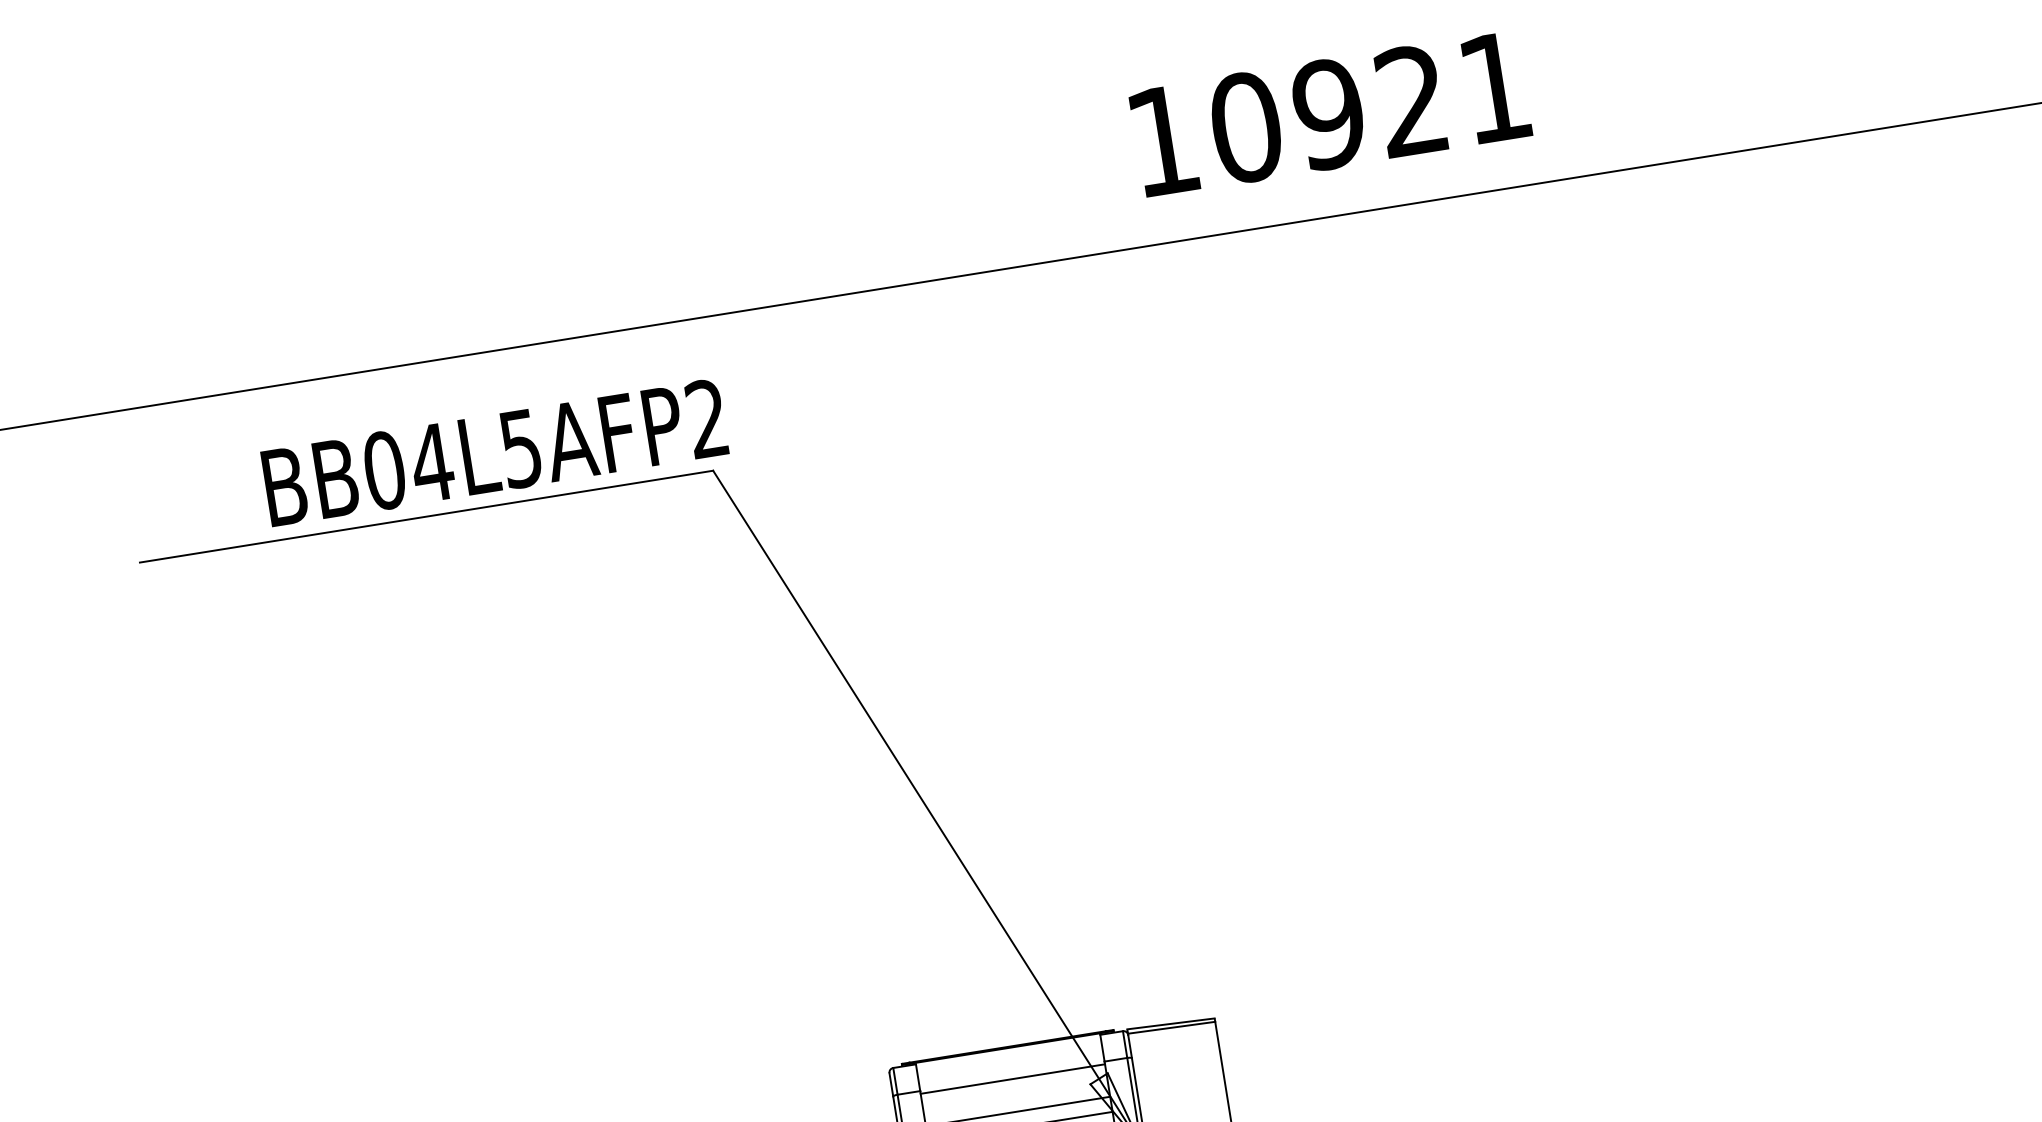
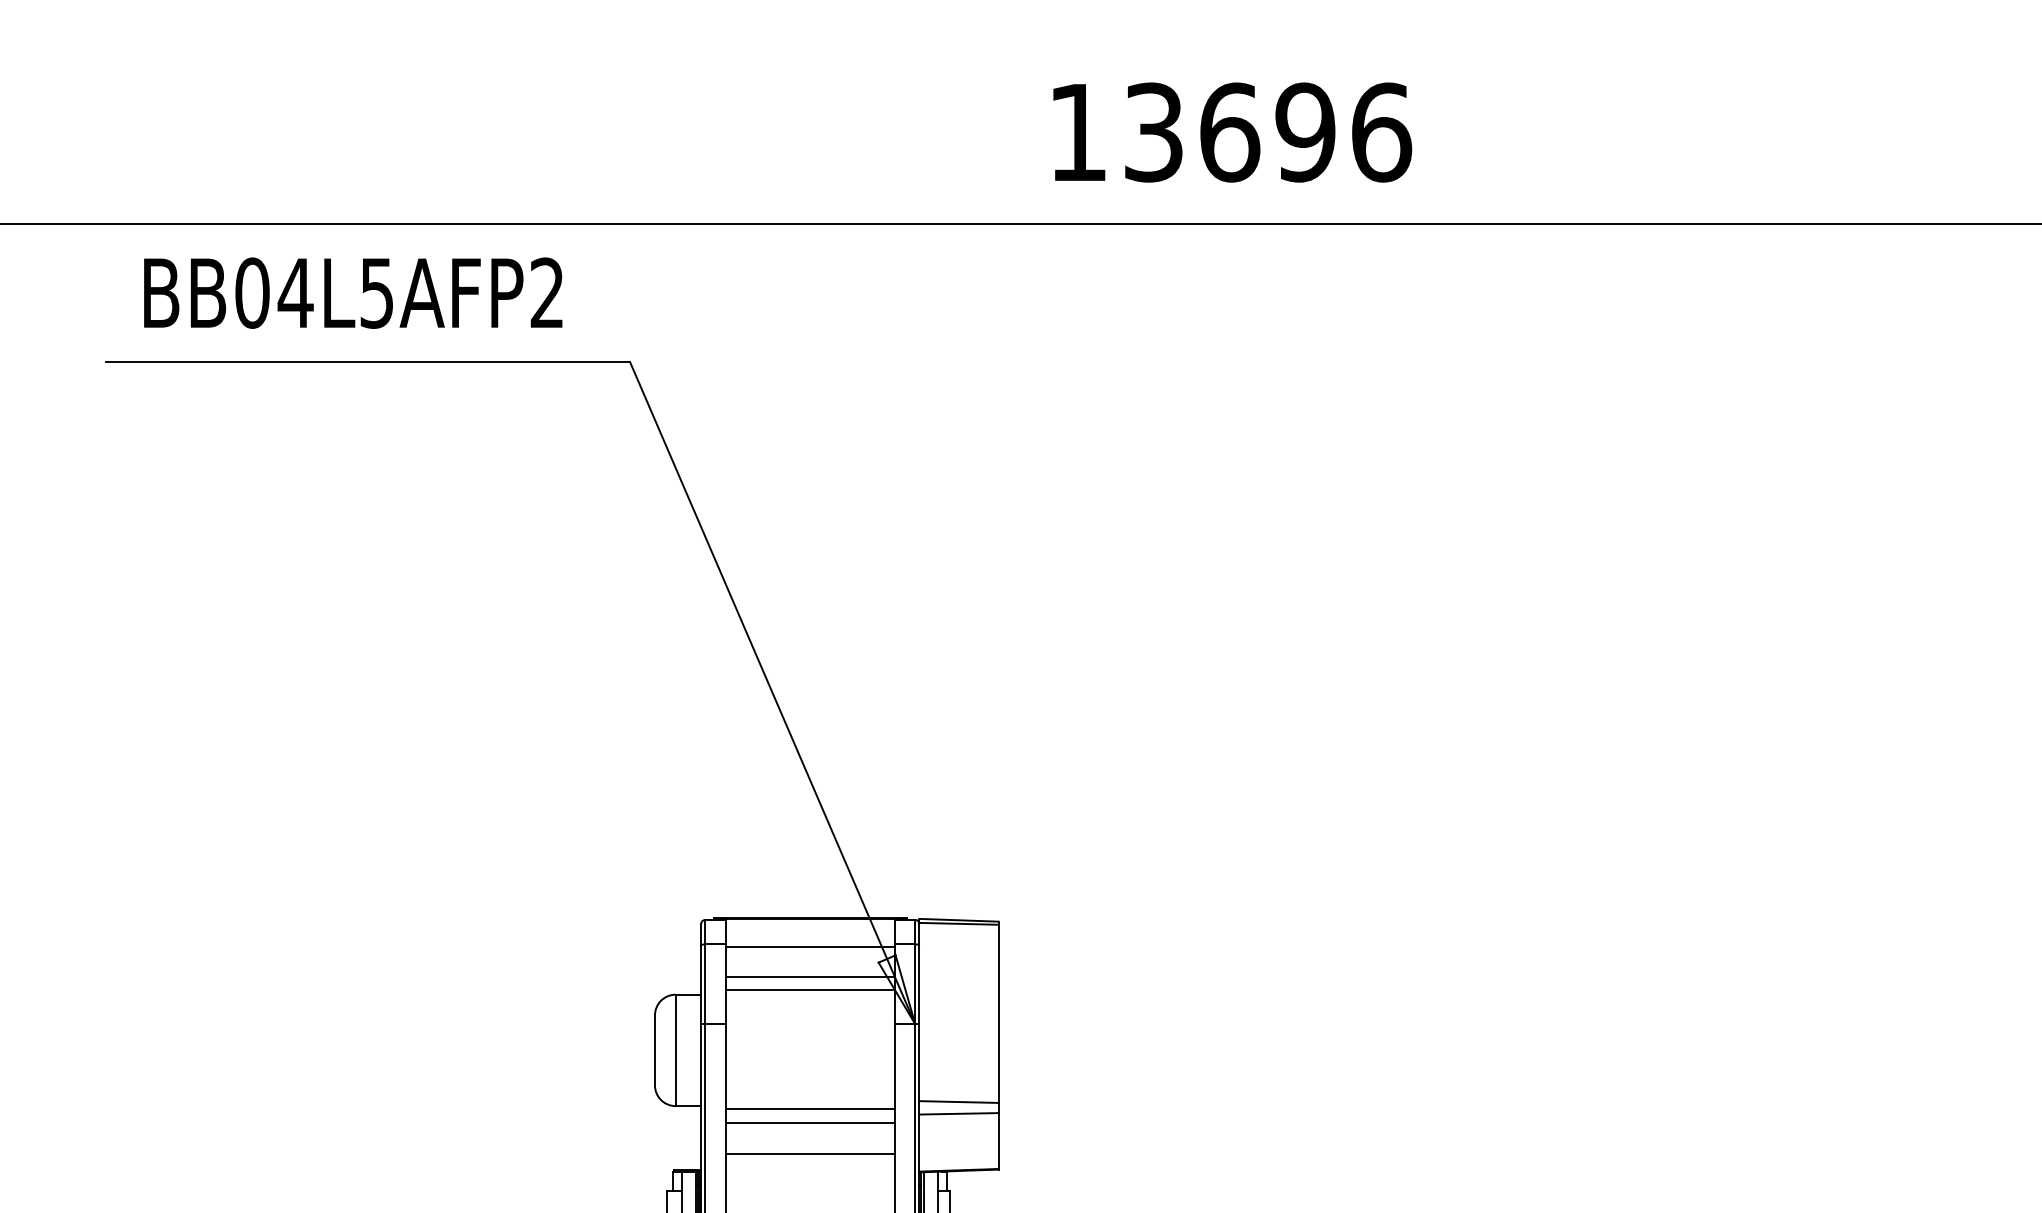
text: (1371, 107) -> (1268, 132), 10921 -> 13696
text: (495, 452) -> (353, 292), moved

